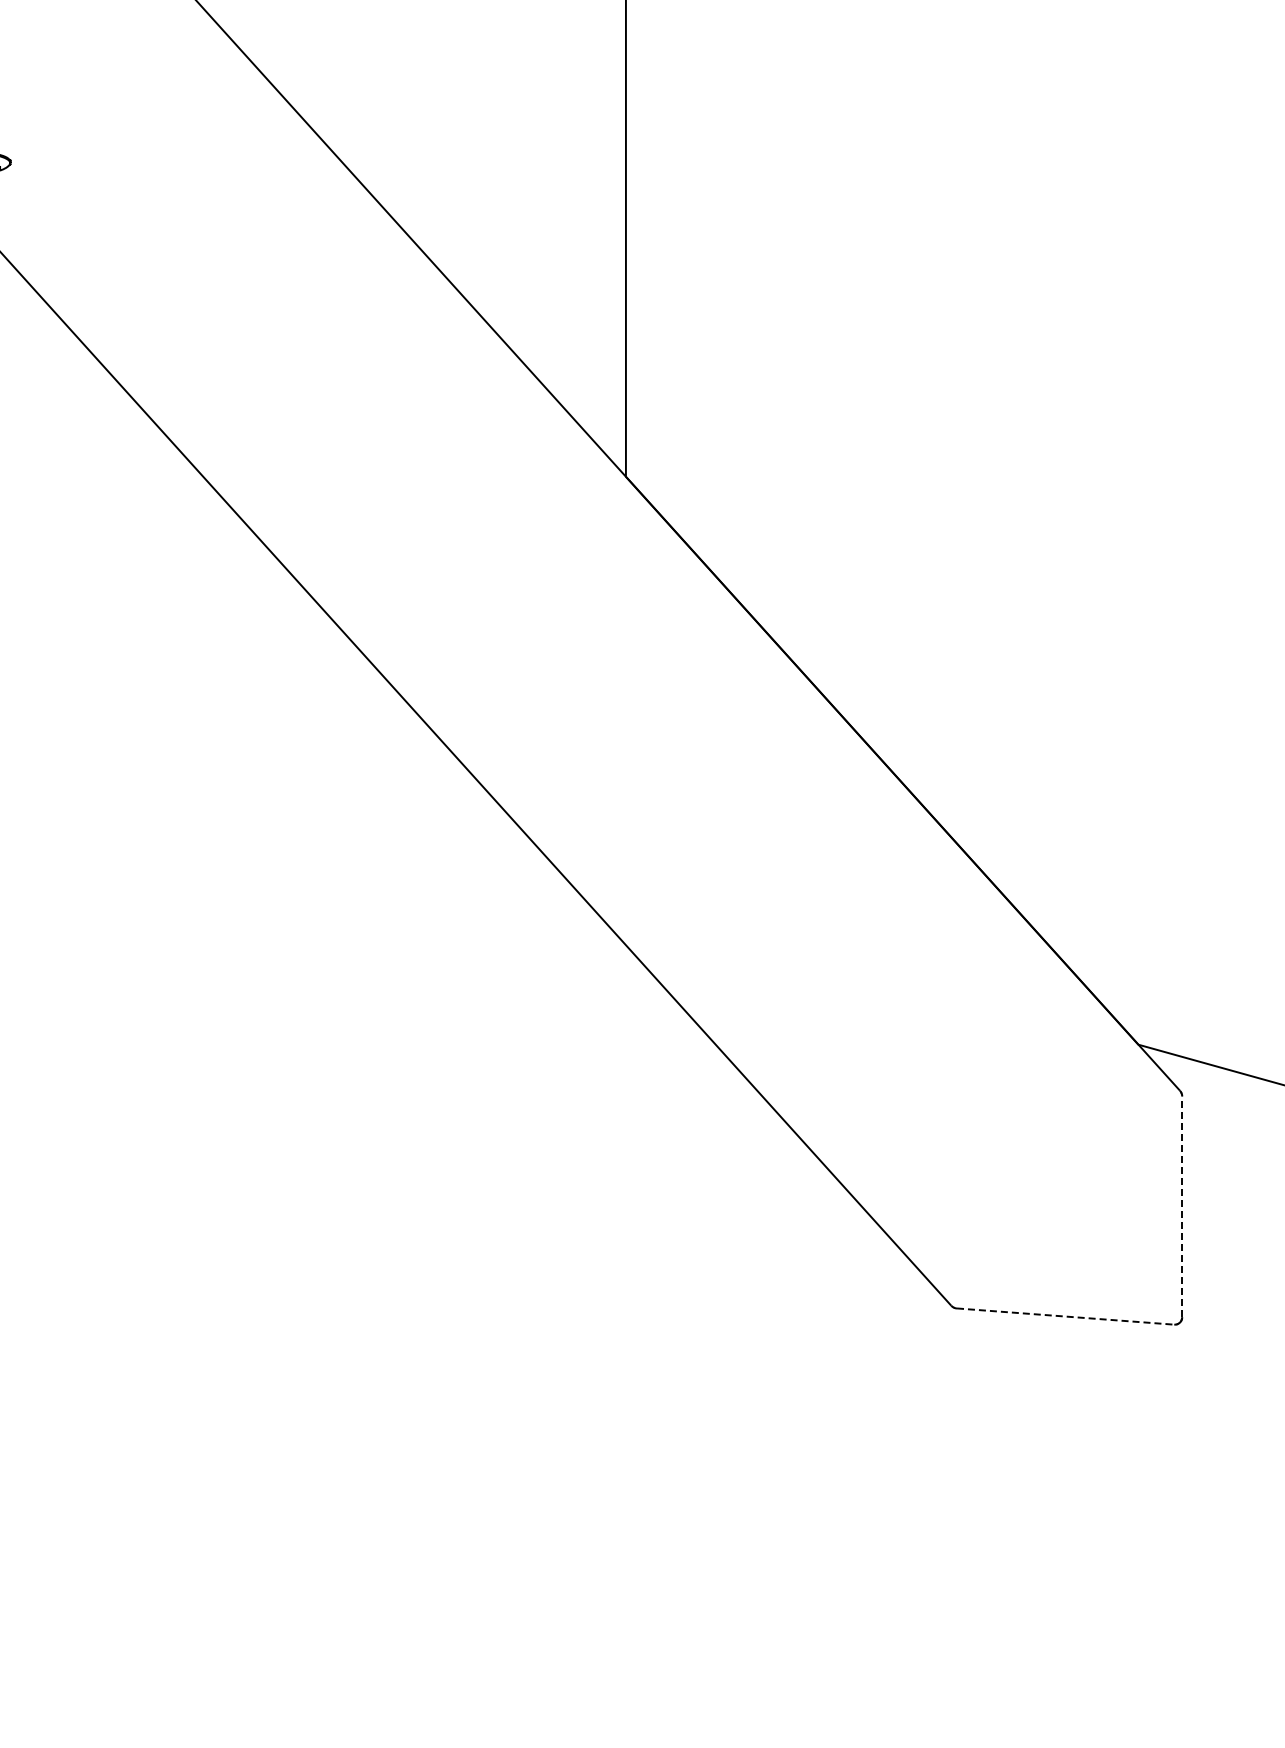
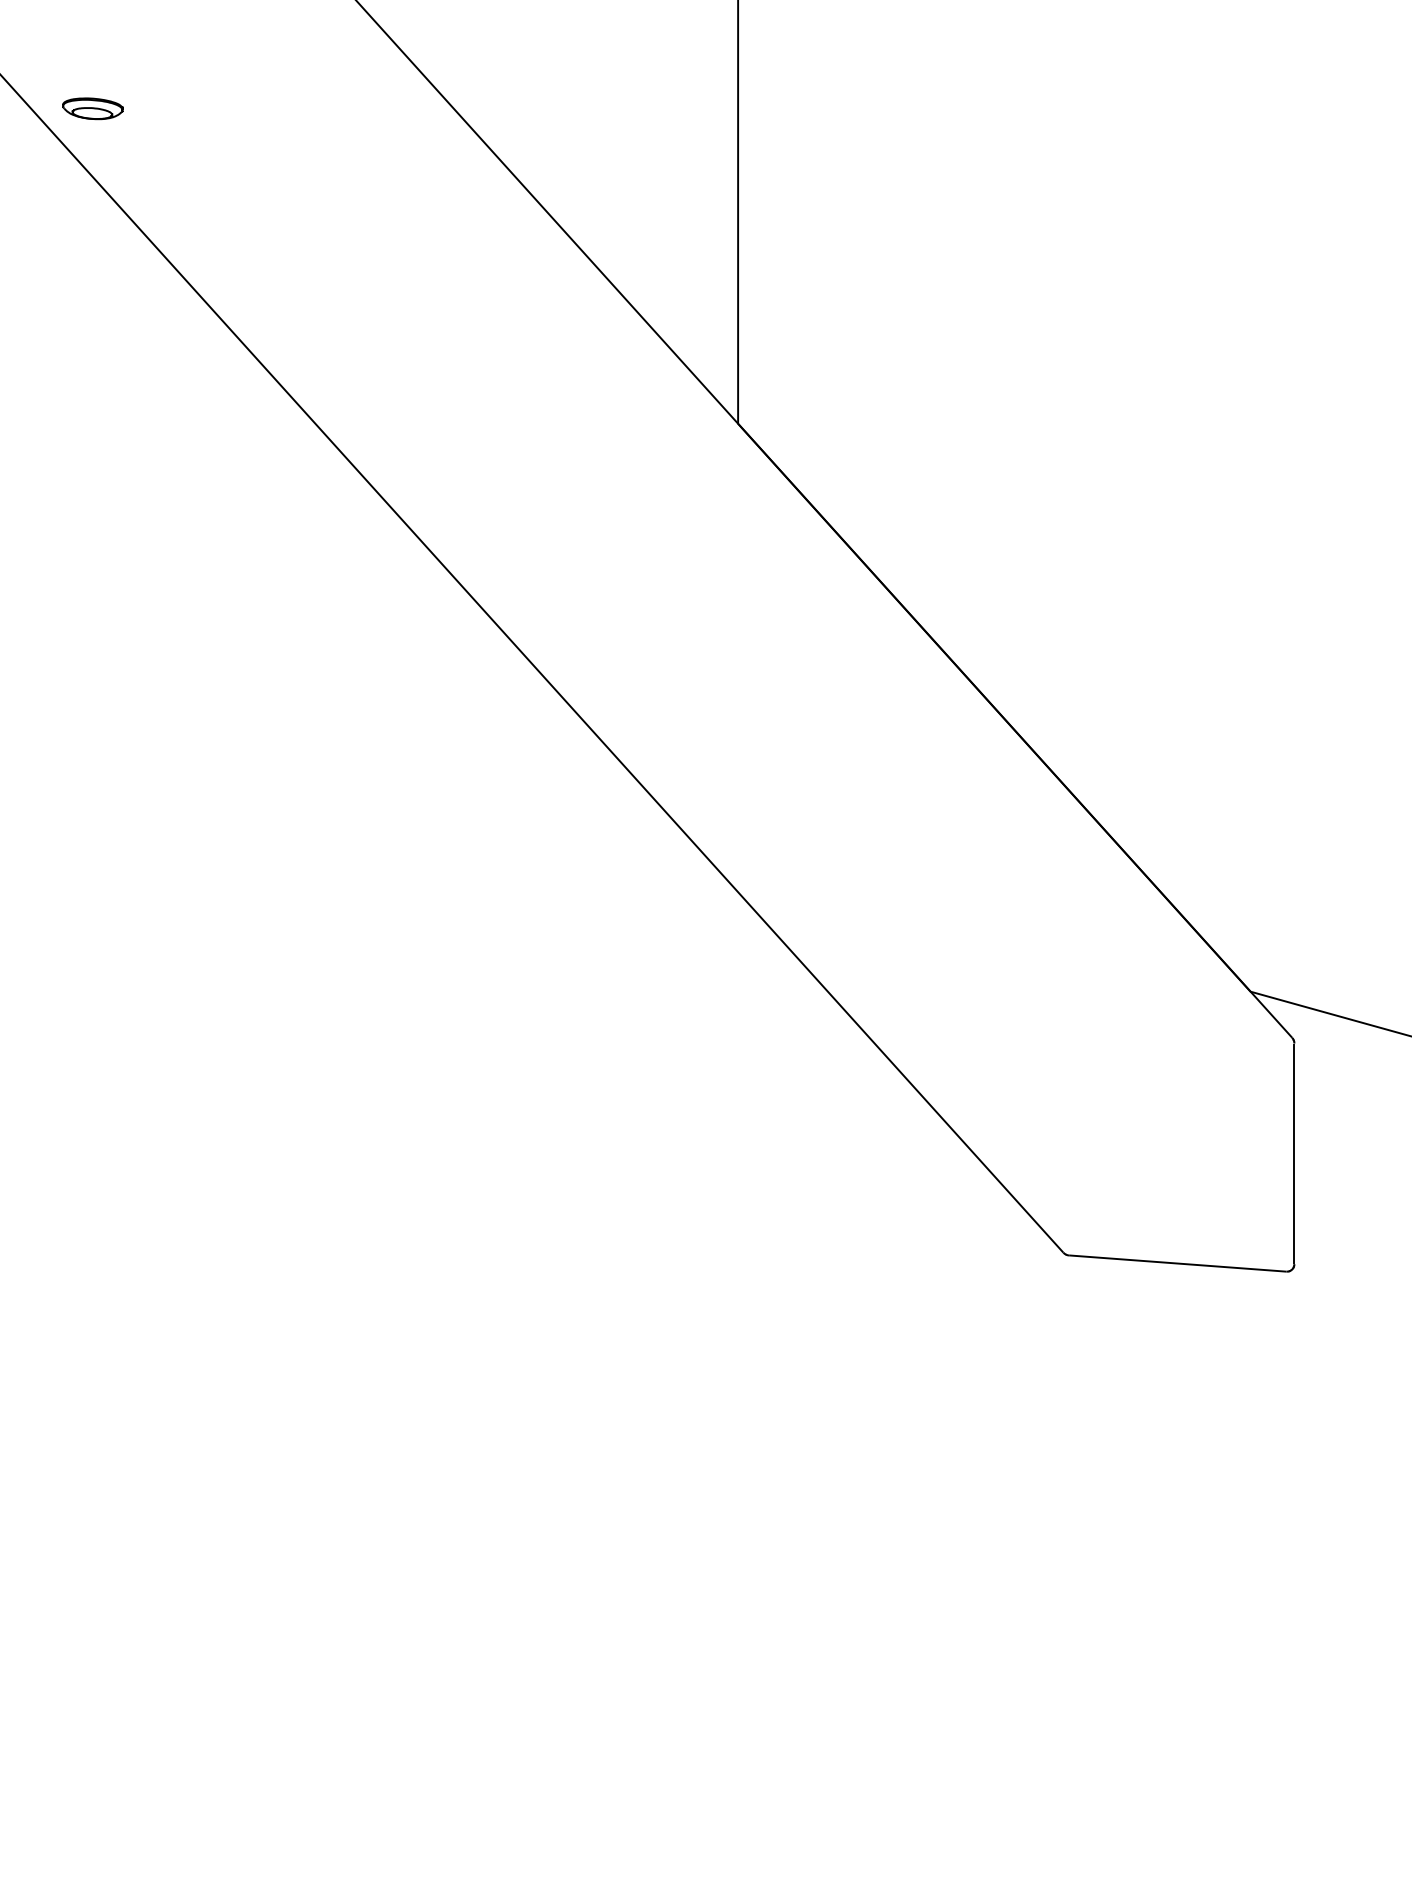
line: (1182, 1206) -> (1294, 1153), dashed -> solid
line: (1065, 1316) -> (1177, 1263), dashed -> solid

